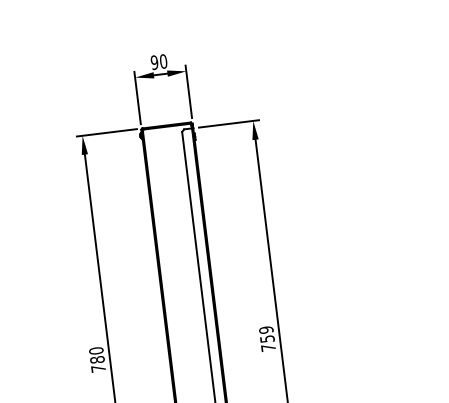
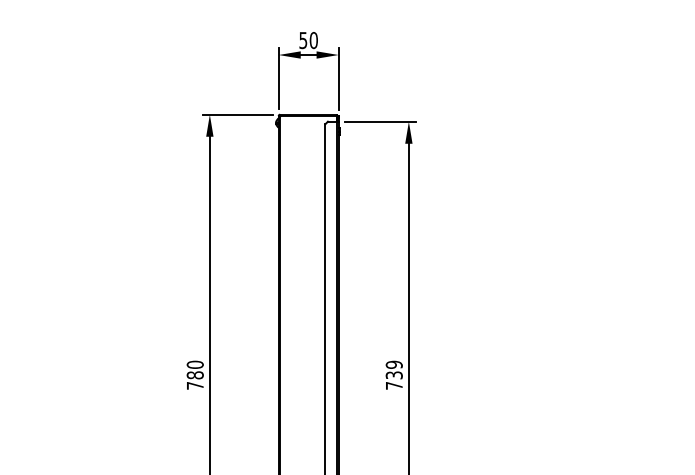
text: (154, 62) -> (303, 40), 90 -> 50
text: (266, 338) -> (393, 374), 759 -> 739

